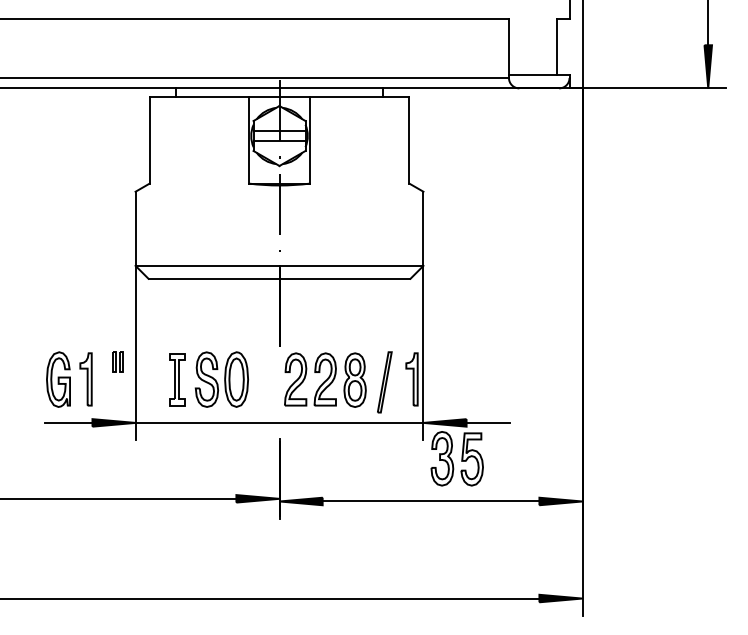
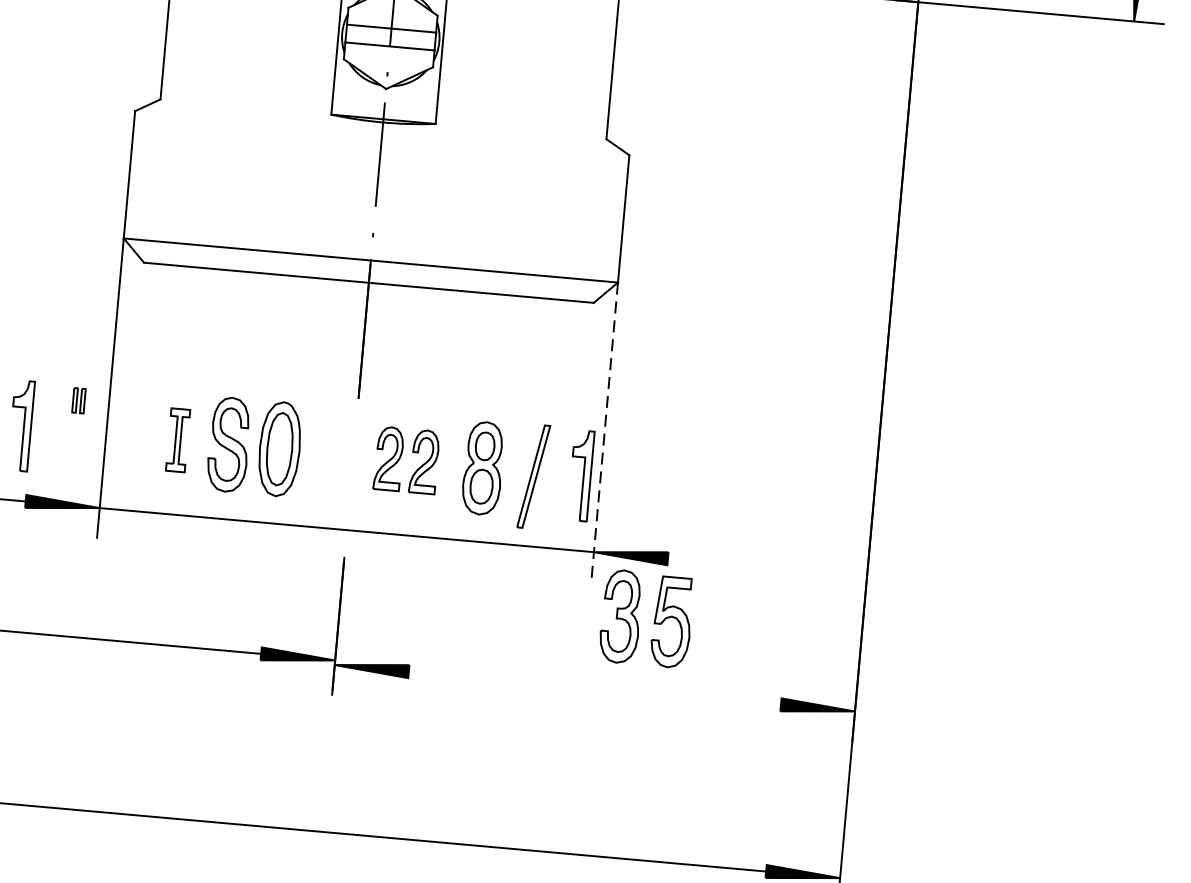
line: (423, 353) -> (604, 433), solid -> dashed
part: (117, 361) -> (78, 399), size x0.7
part: (177, 379) -> (178, 439), size x0.7
part: (310, 379) -> (406, 460), size x0.7
line: (488, 422) -> (705, 561), removed
line: (430, 501) -> (593, 688), removed

